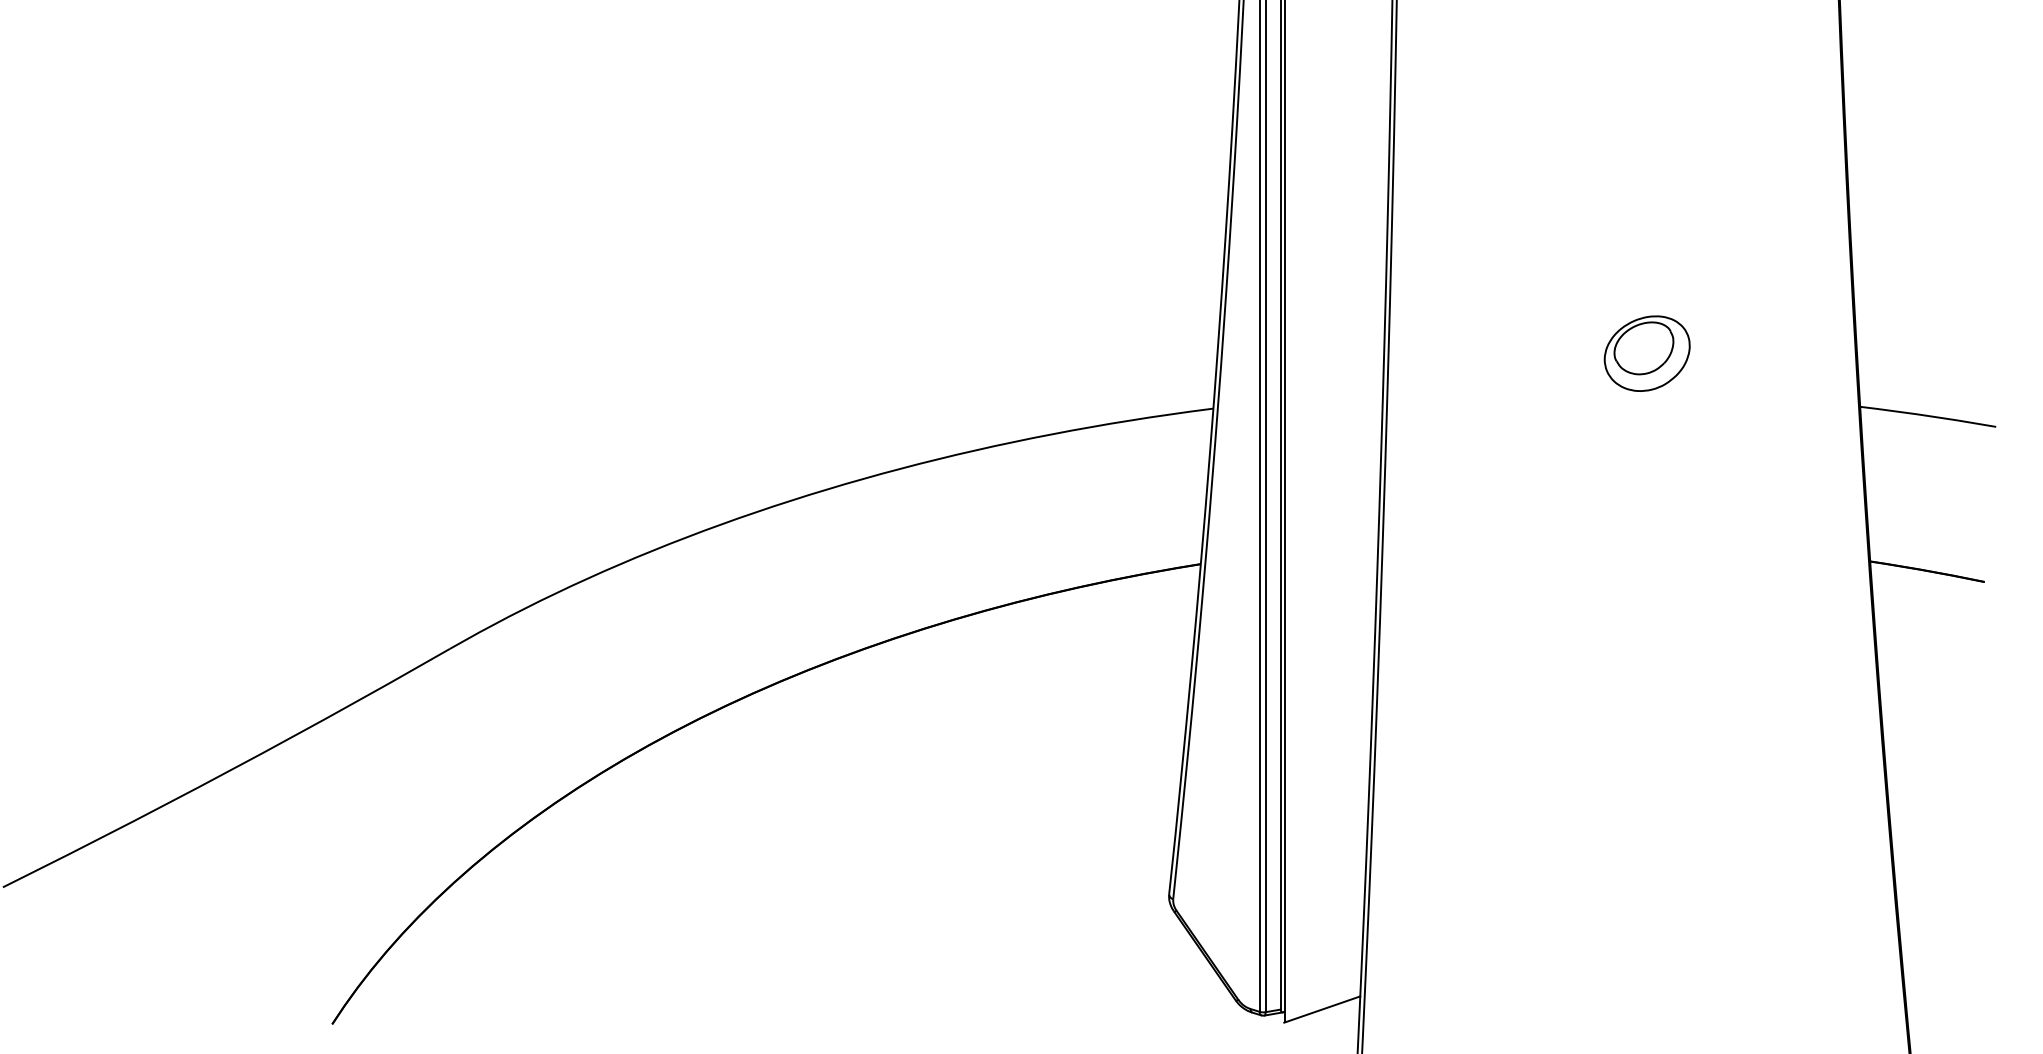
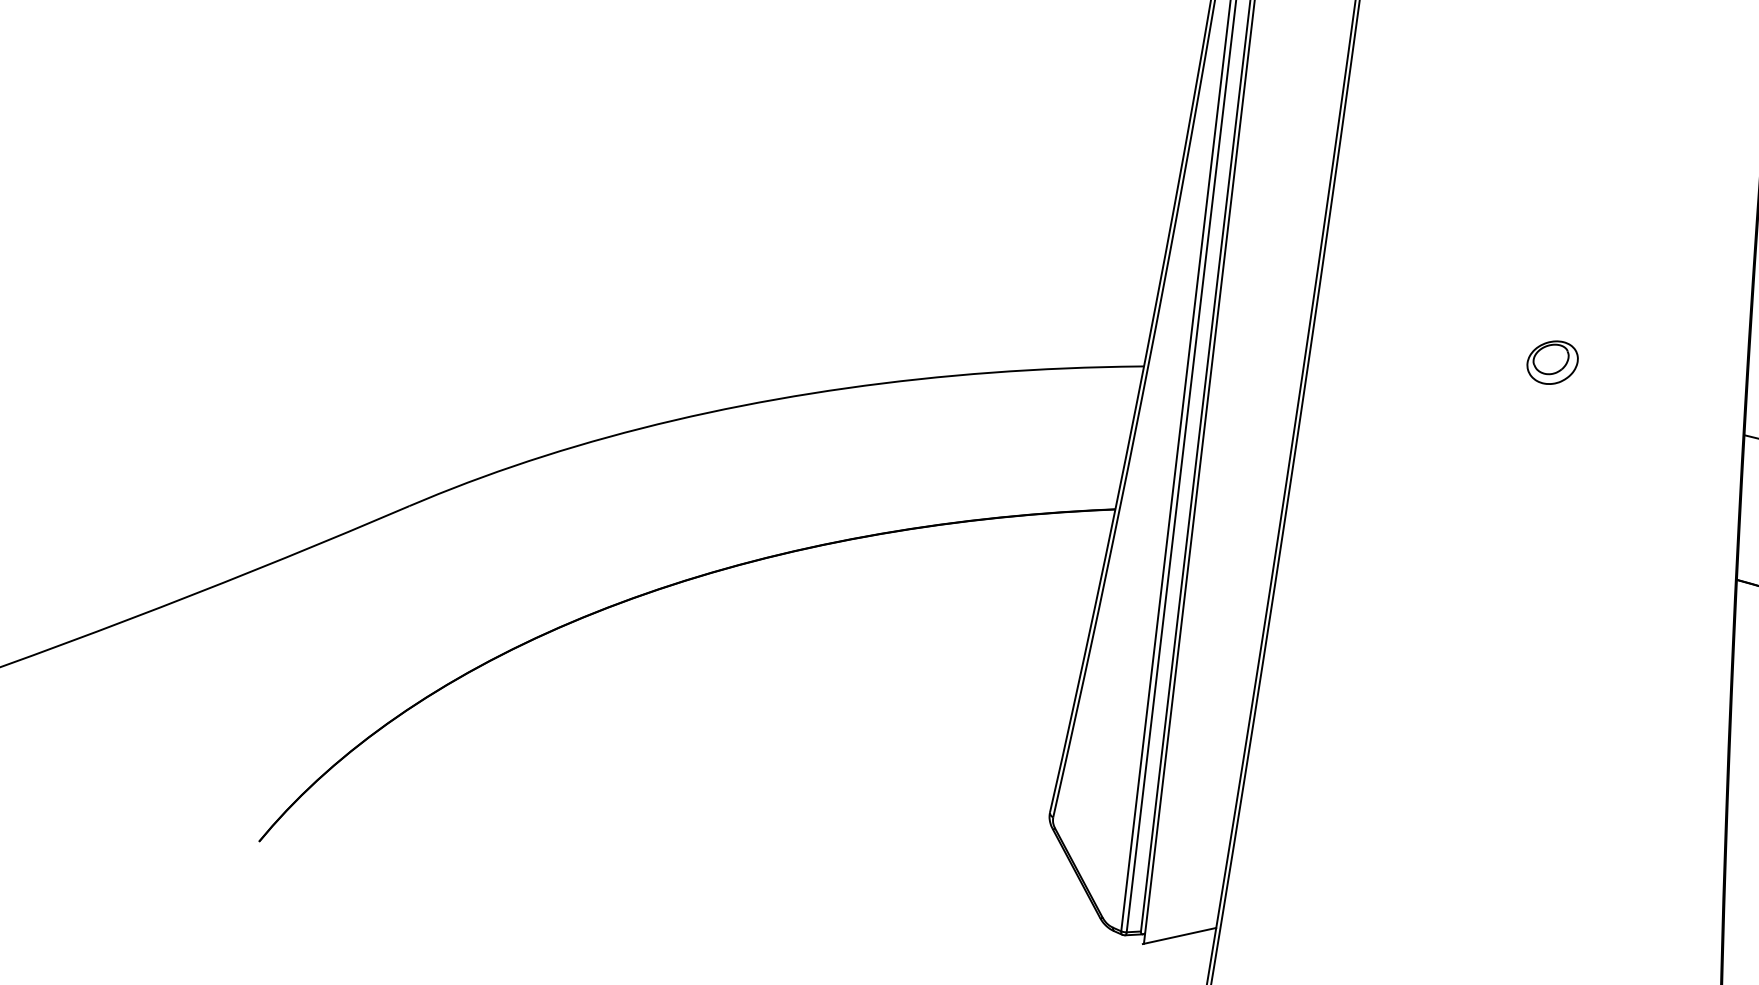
part: (1646, 353) -> (1552, 362), size x0.62

